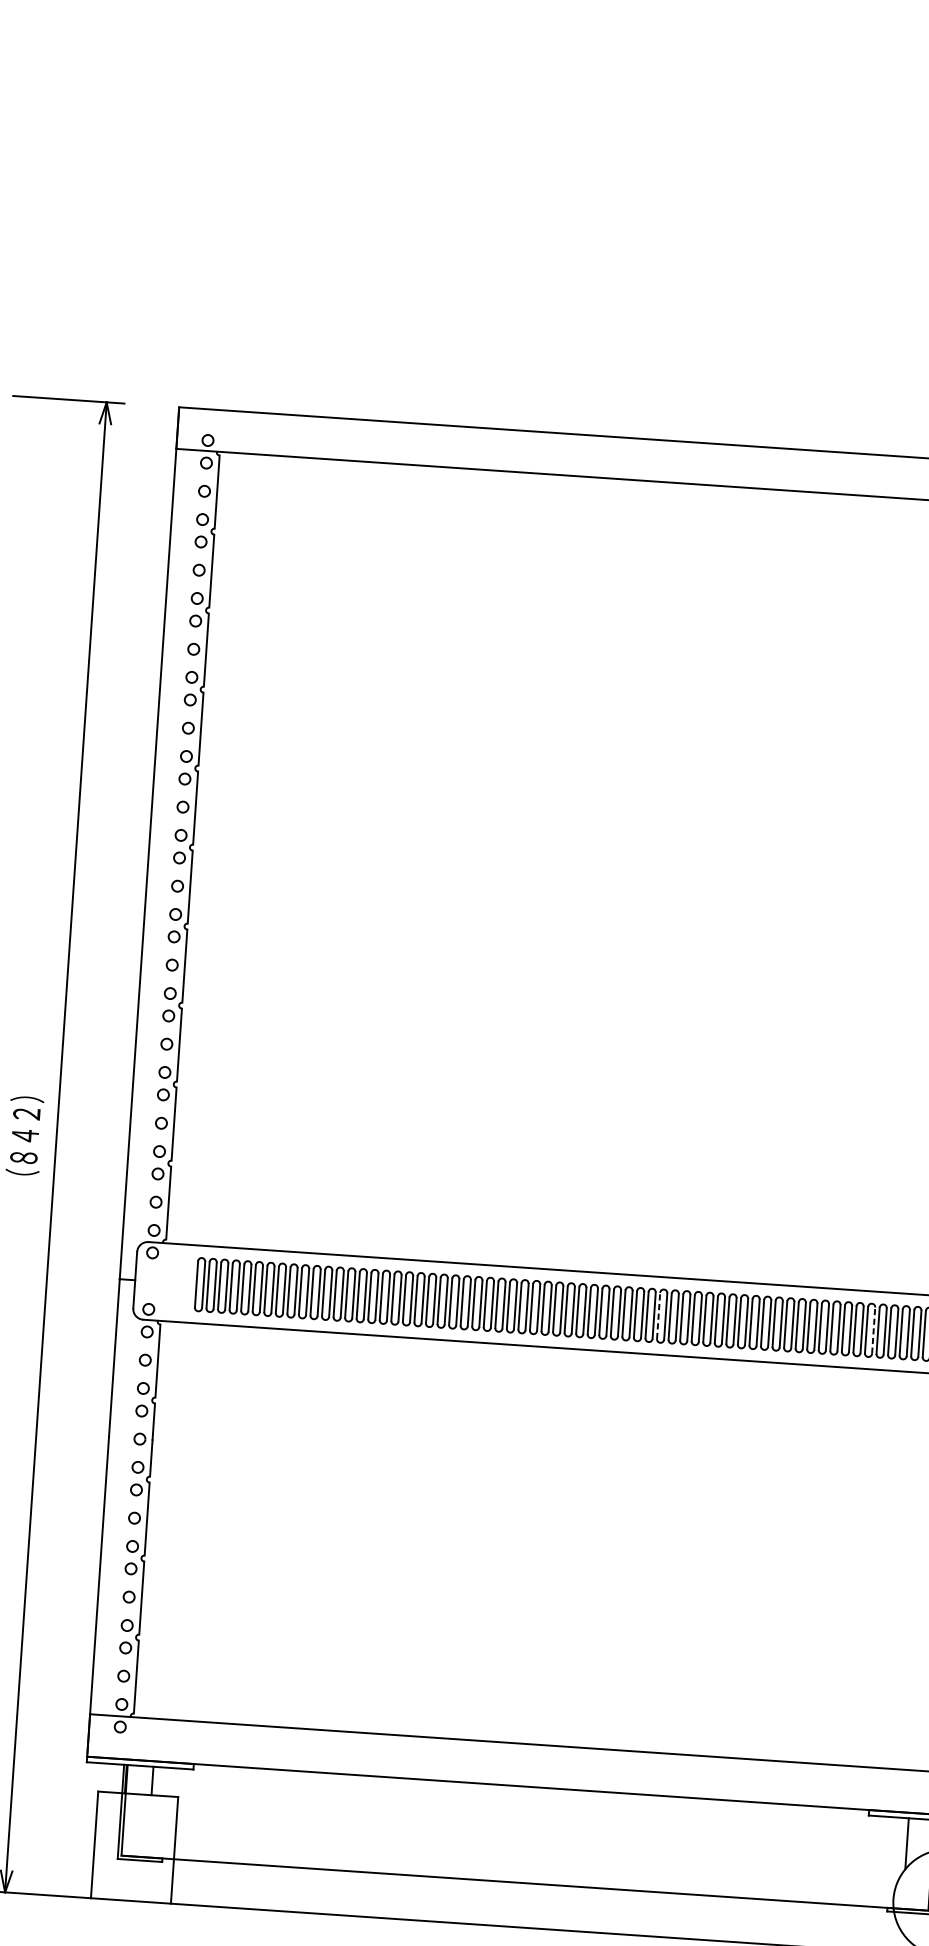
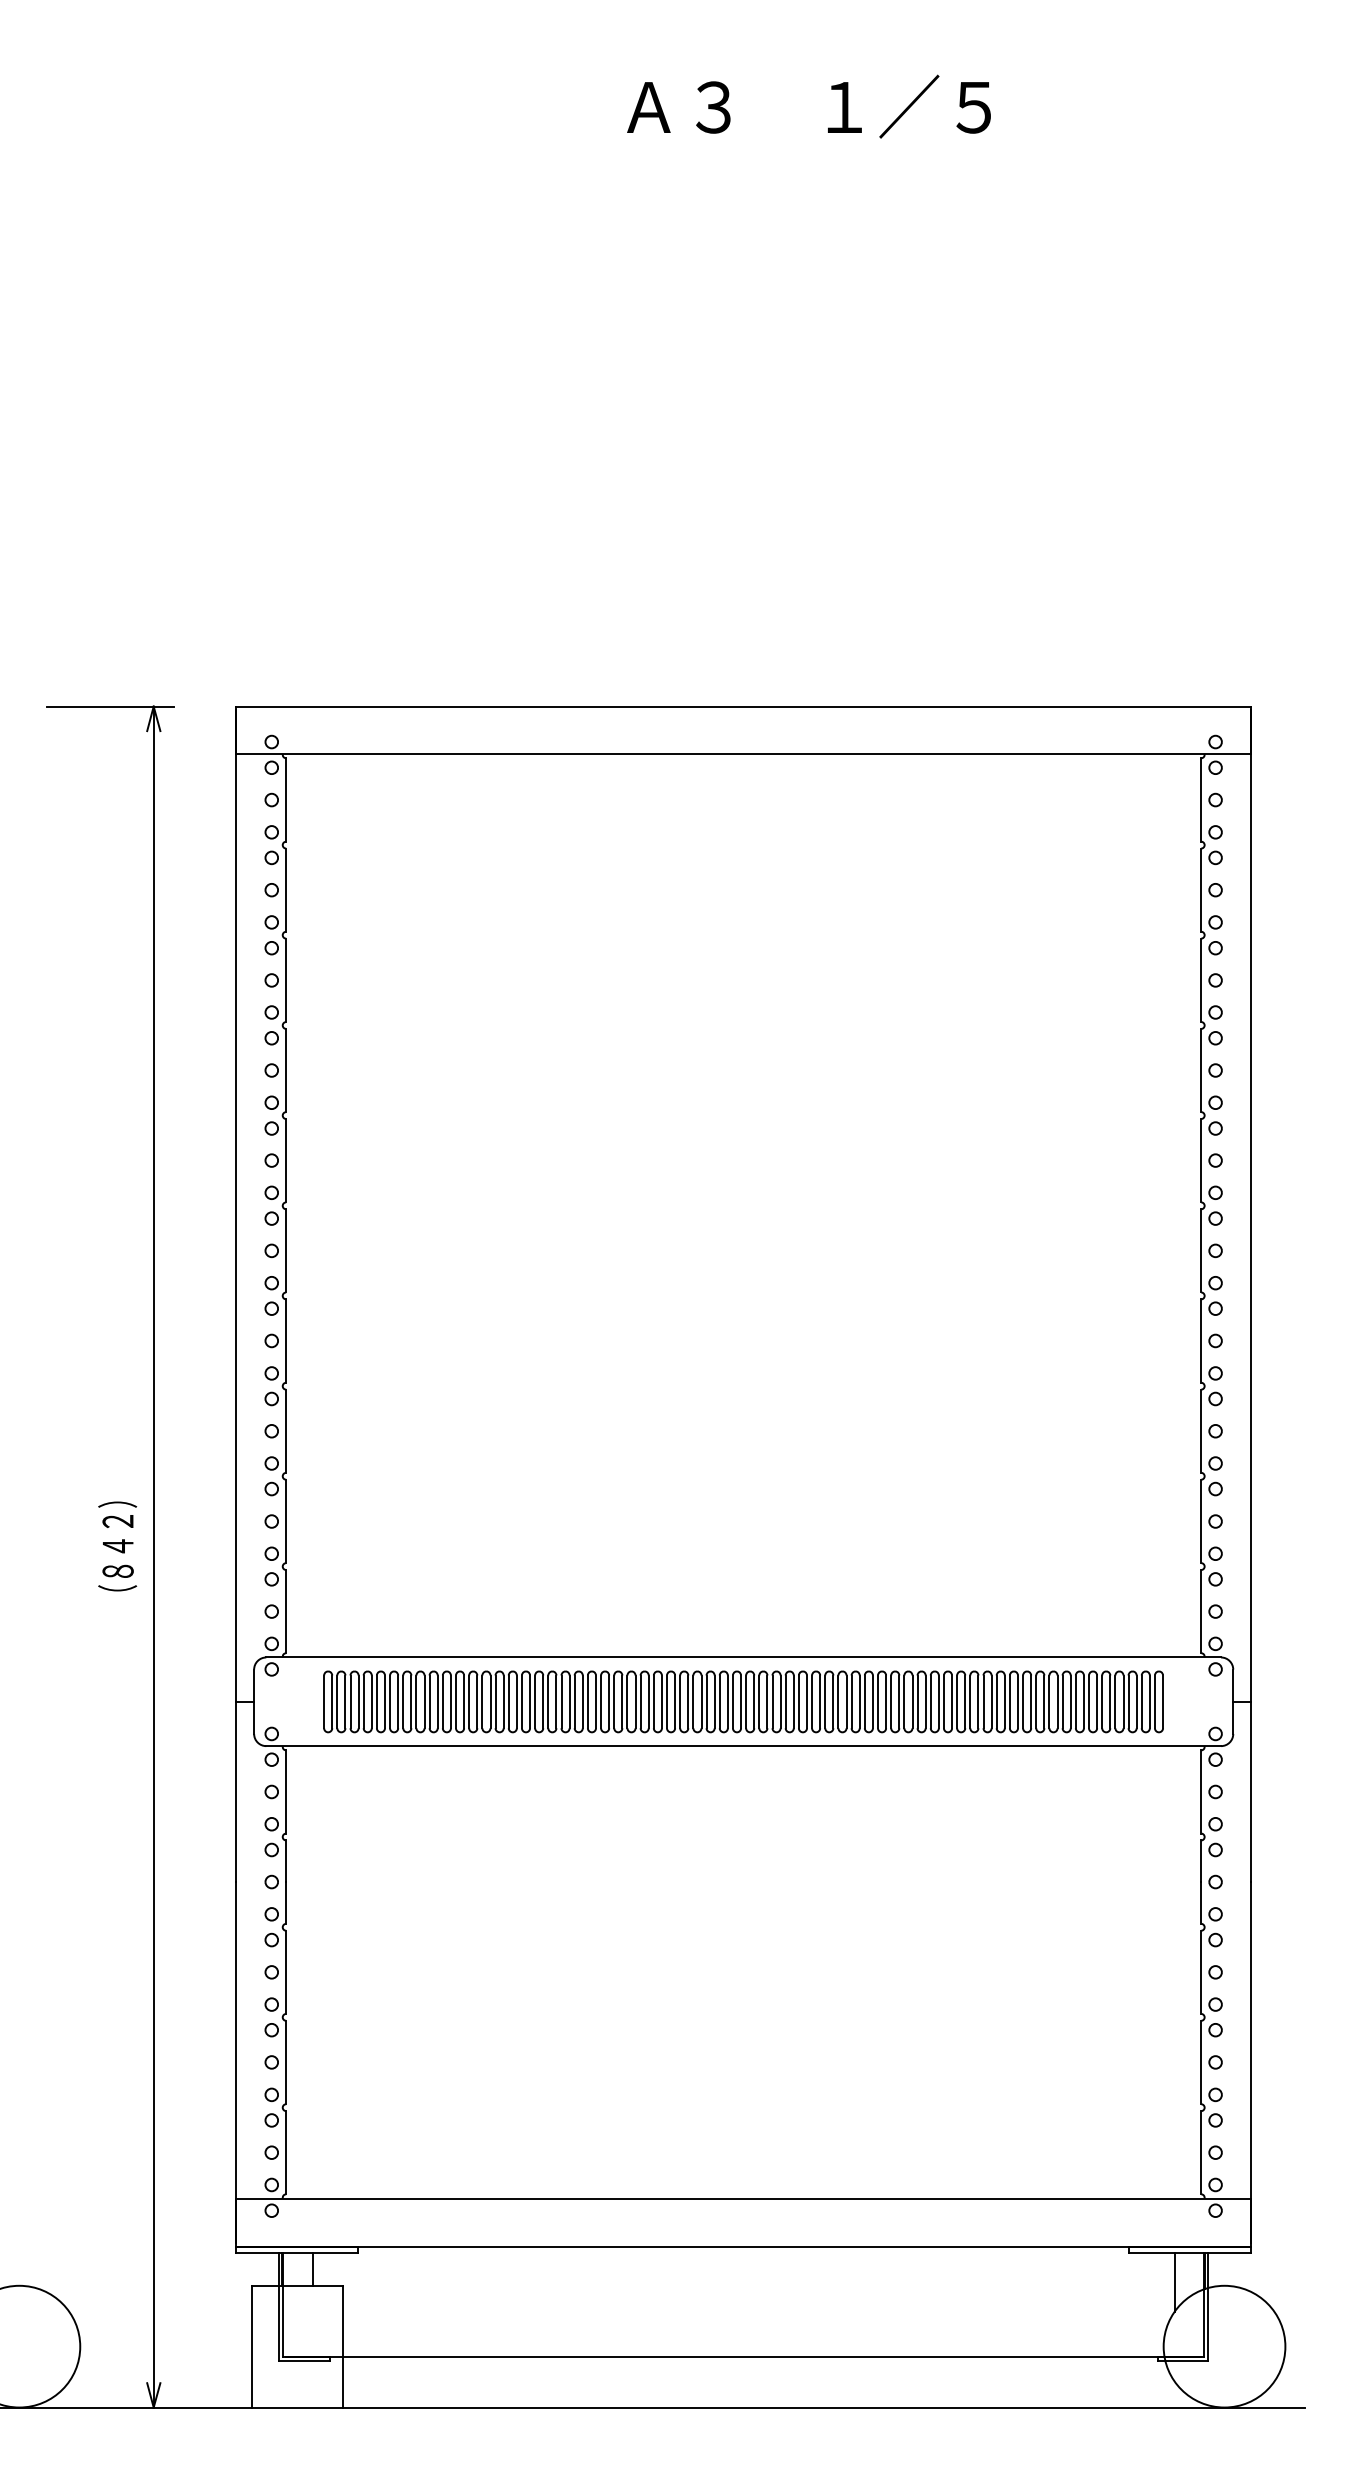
line: (658, 1315) -> (851, 1701), dashed -> solid
line: (874, 1330) -> (1097, 1701), dashed -> solid

